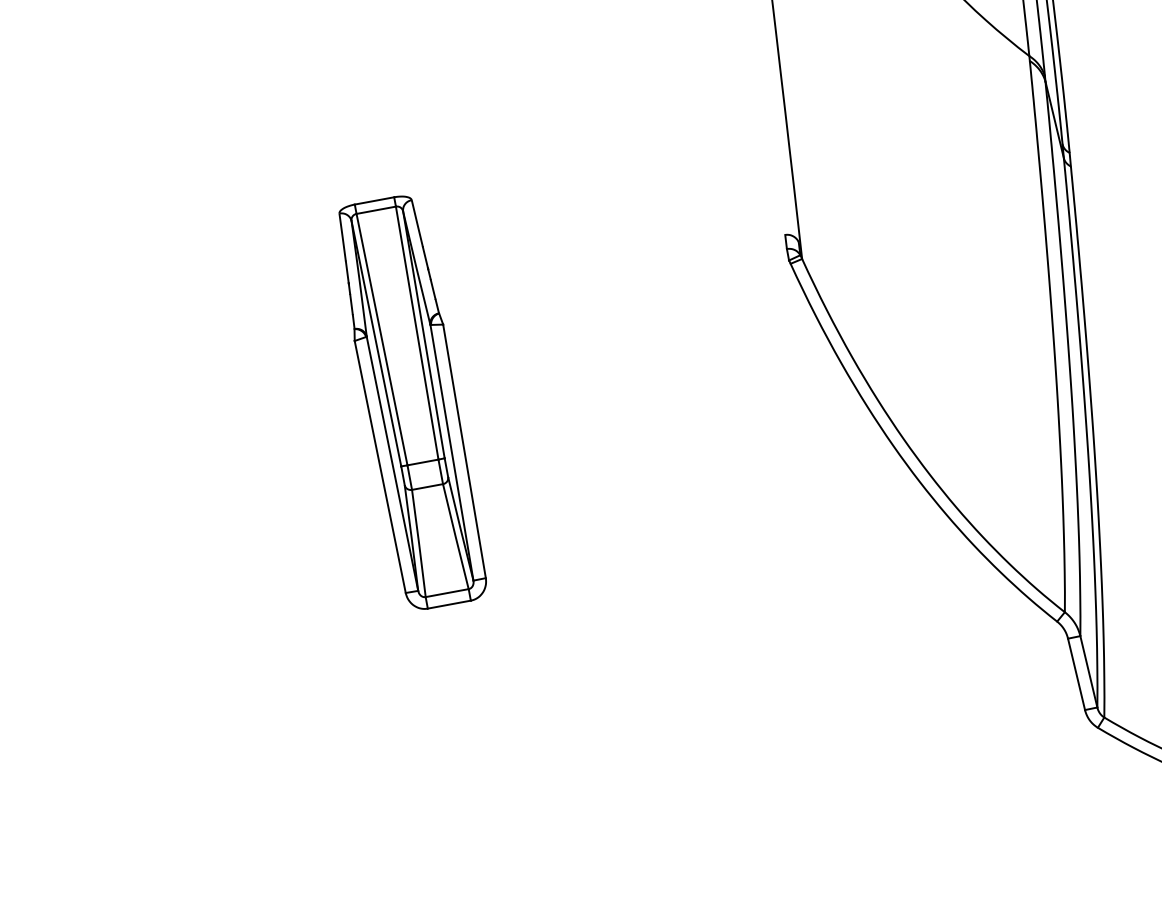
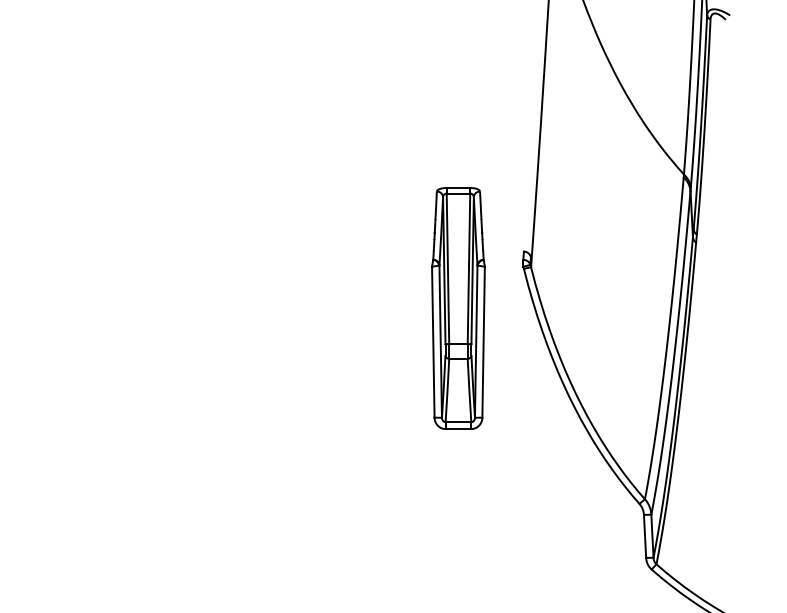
part: (411, 402) -> (458, 308), moved

